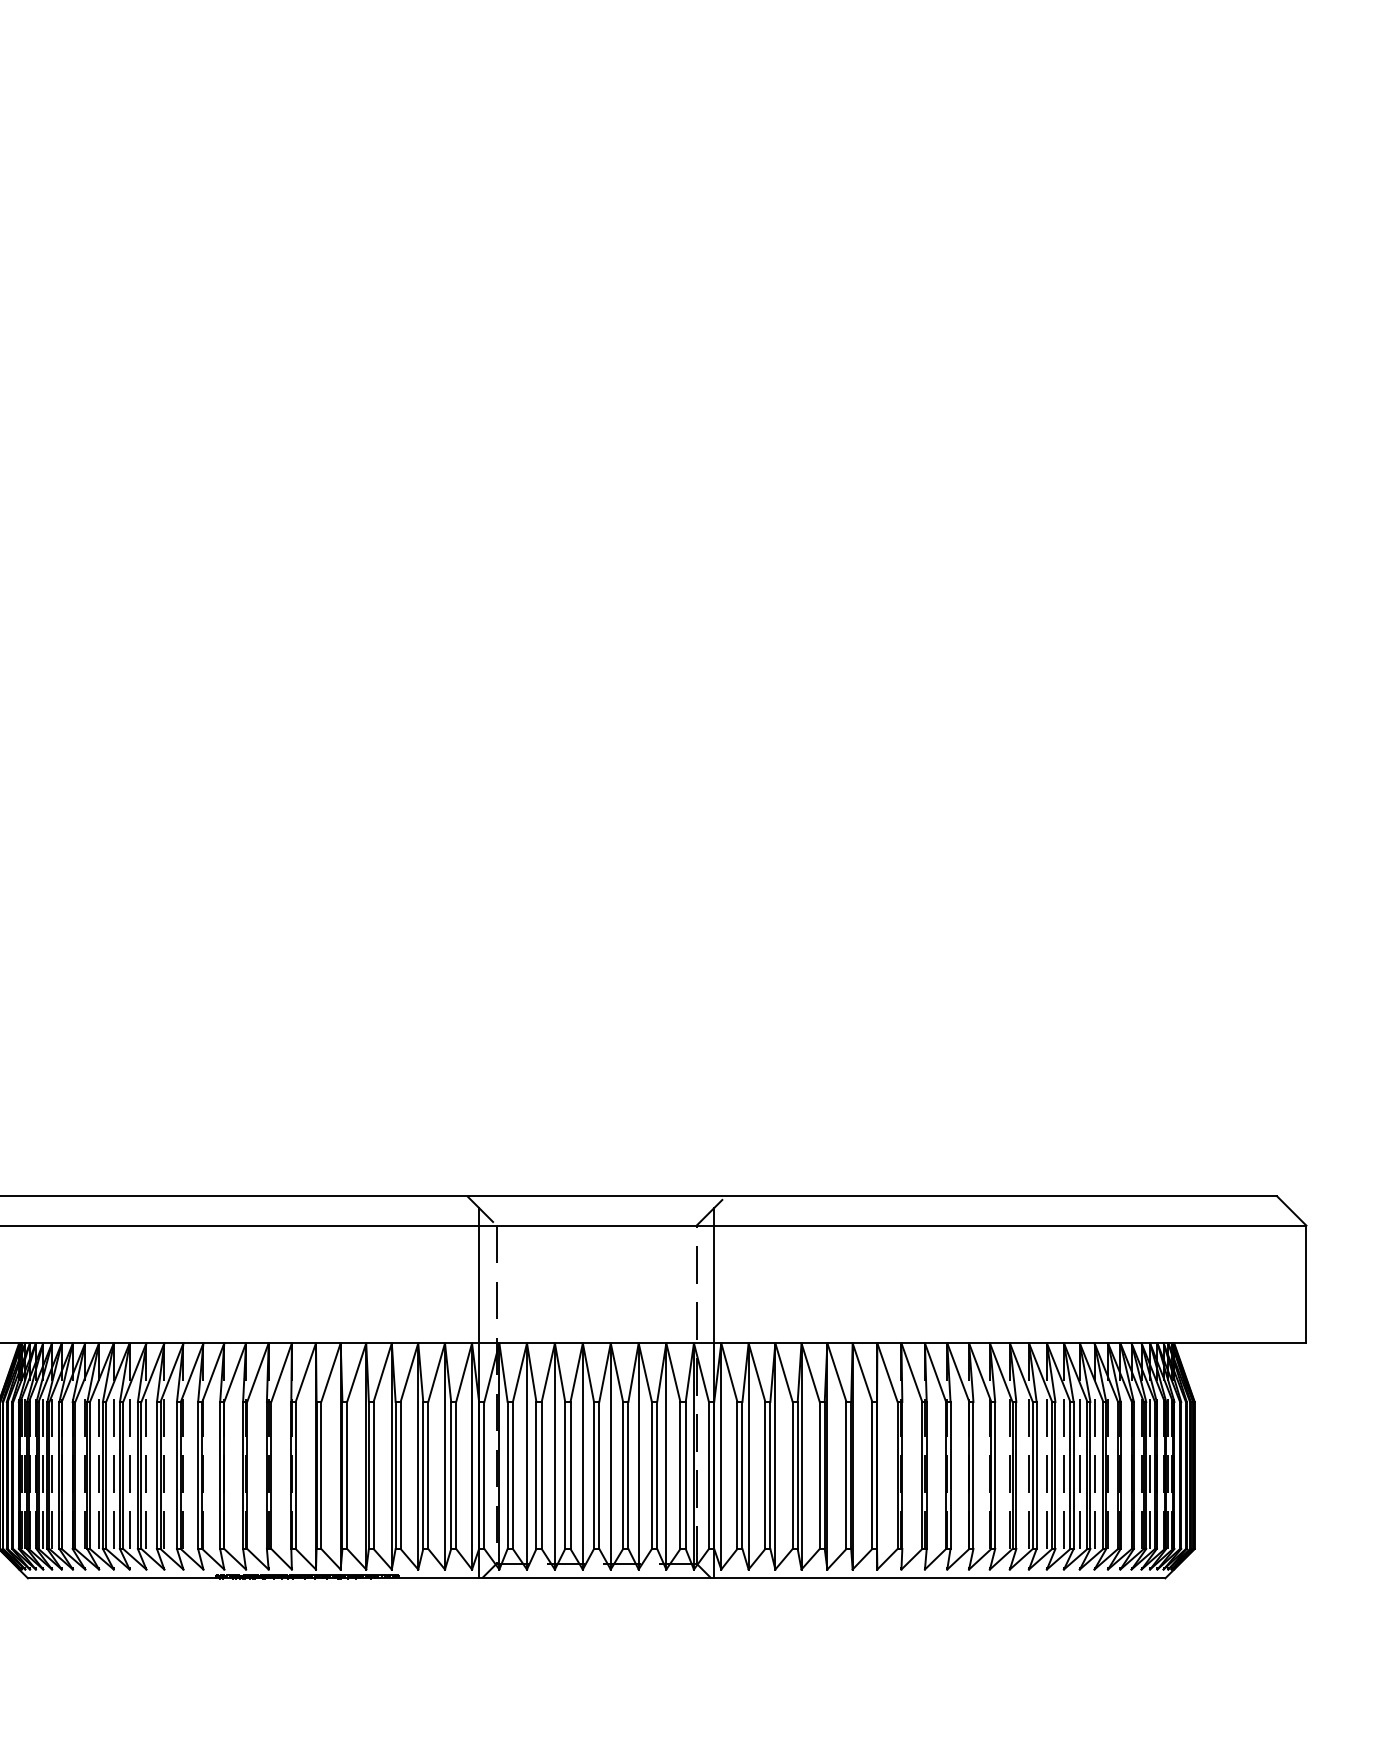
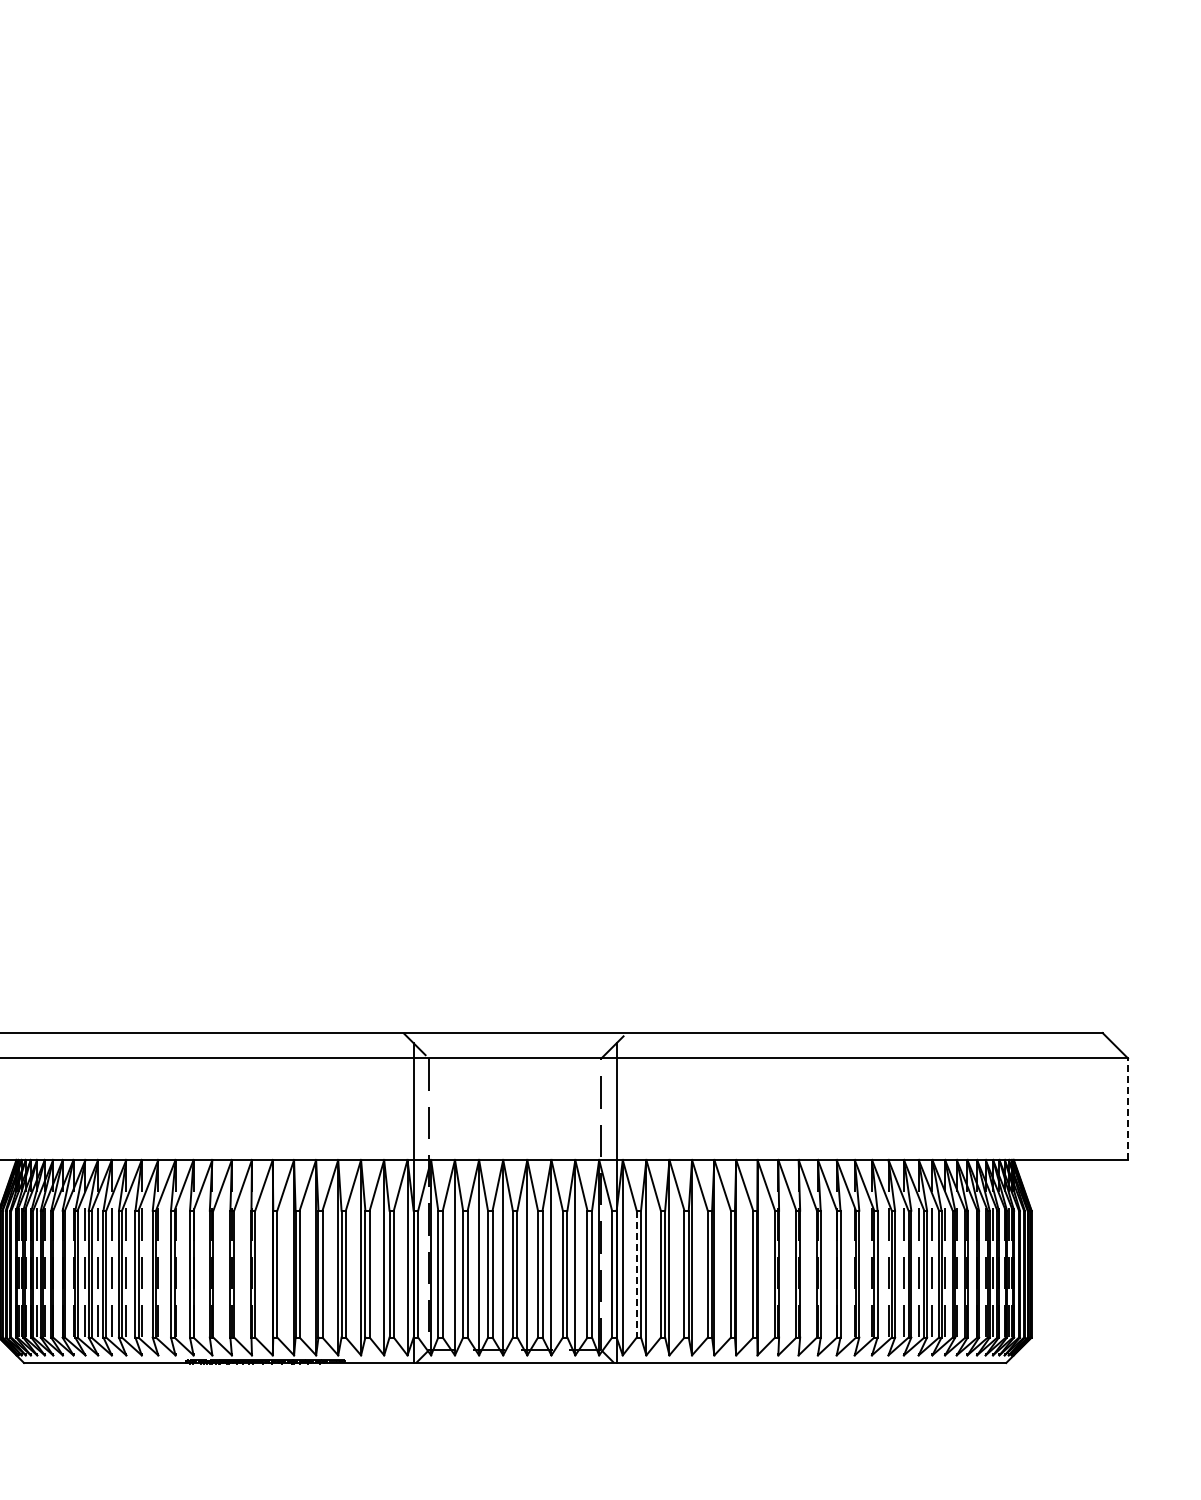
line: (1306, 1284) -> (1128, 1109), solid -> dashed
line: (737, 1475) -> (636, 1274), solid -> dashed

